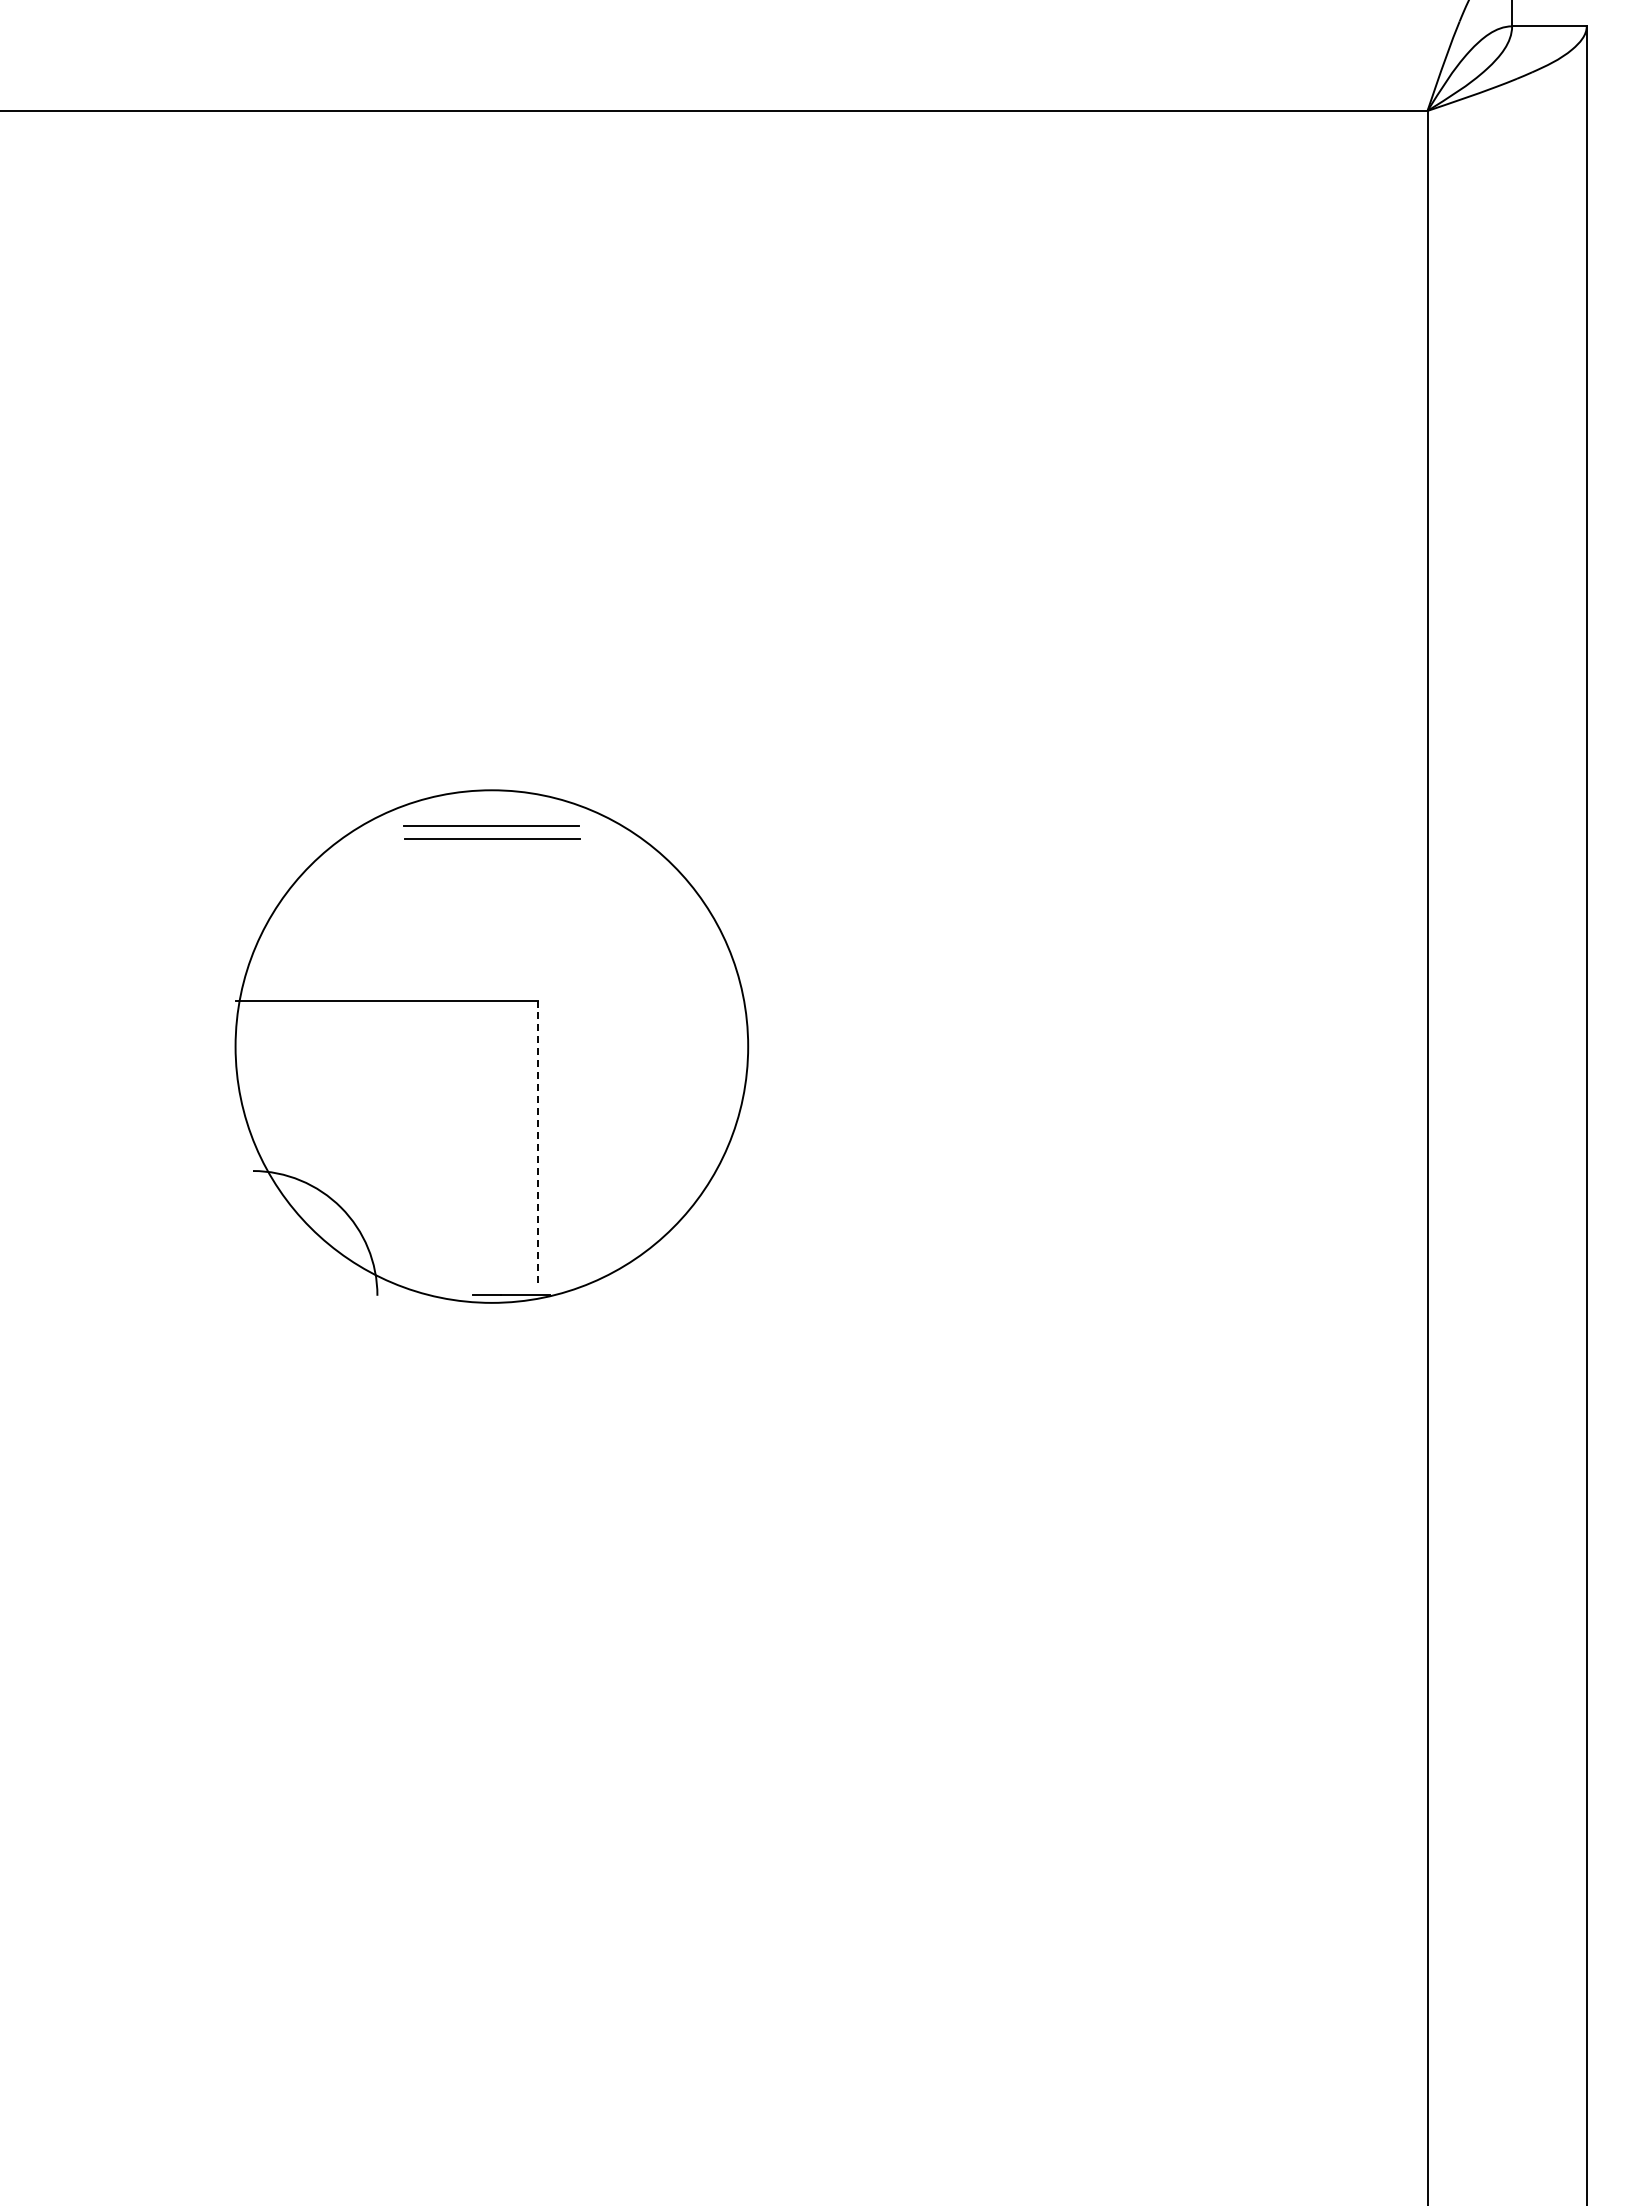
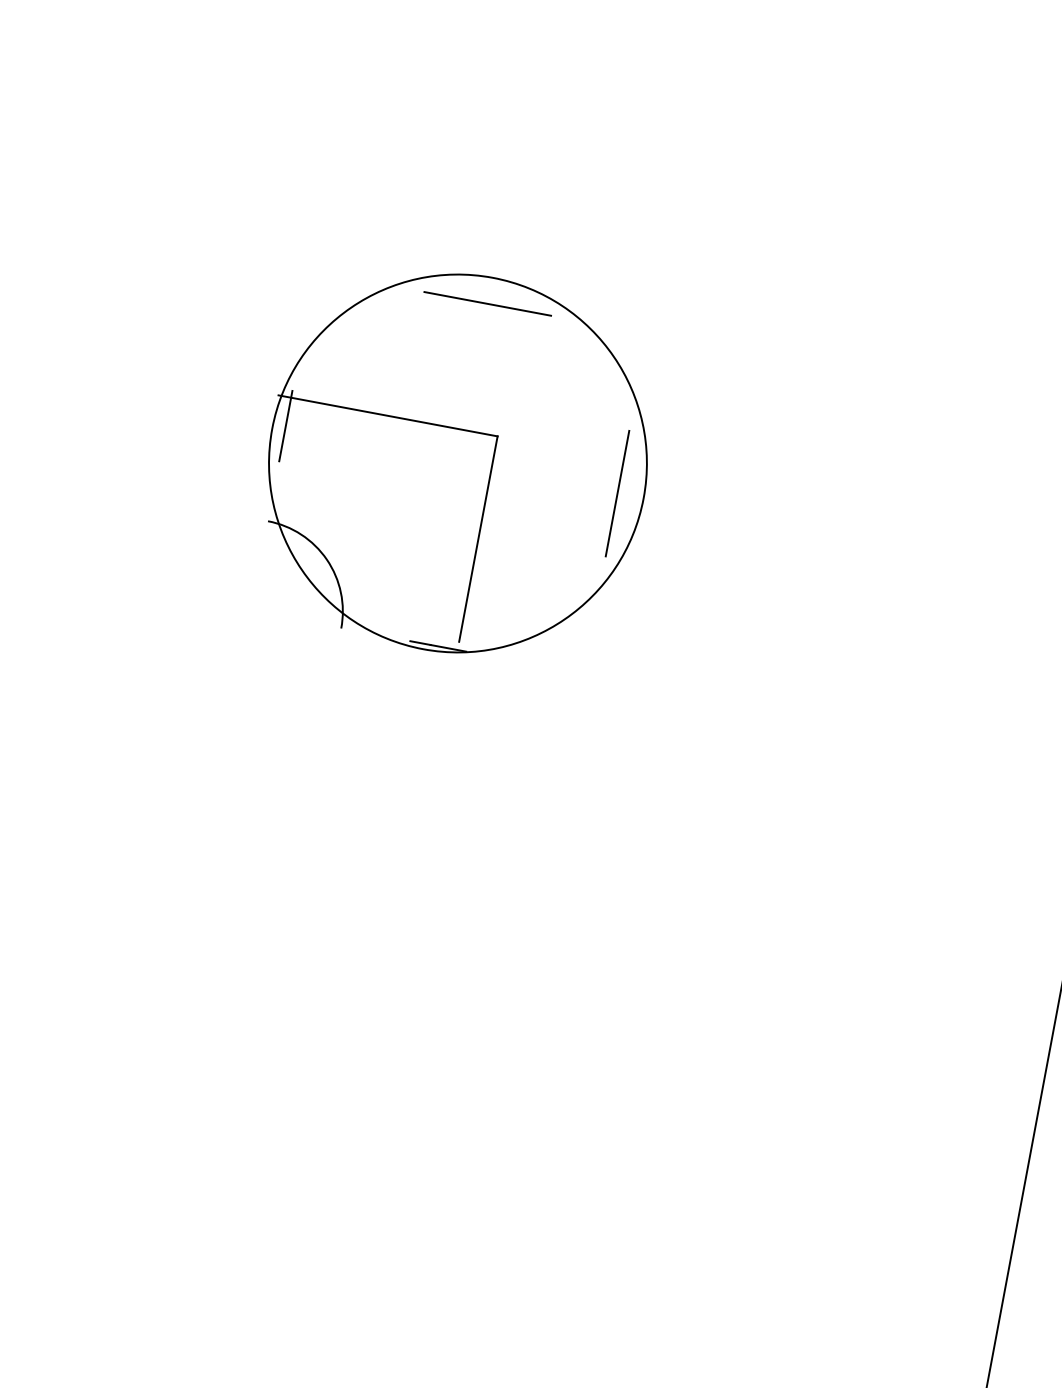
line: (492, 838) -> (486, 312), removed
line: (253, 1039) -> (286, 426), added
line: (712, 1046) -> (617, 493), added
line: (537, 1142) -> (478, 539), dashed -> solid

